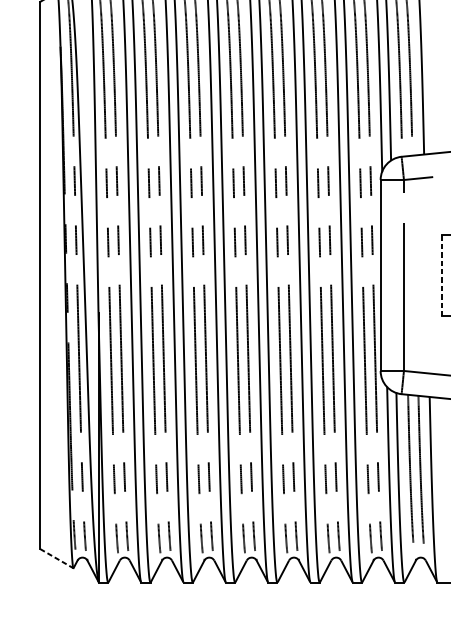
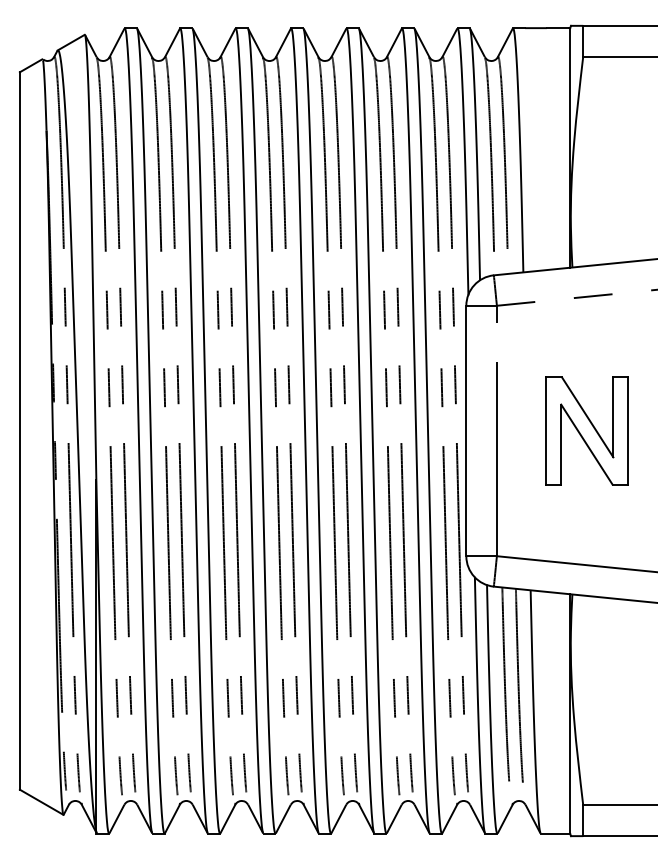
line: (441, 275) -> (546, 431), dashed -> solid
line: (57, 558) -> (42, 802), dashed -> solid

